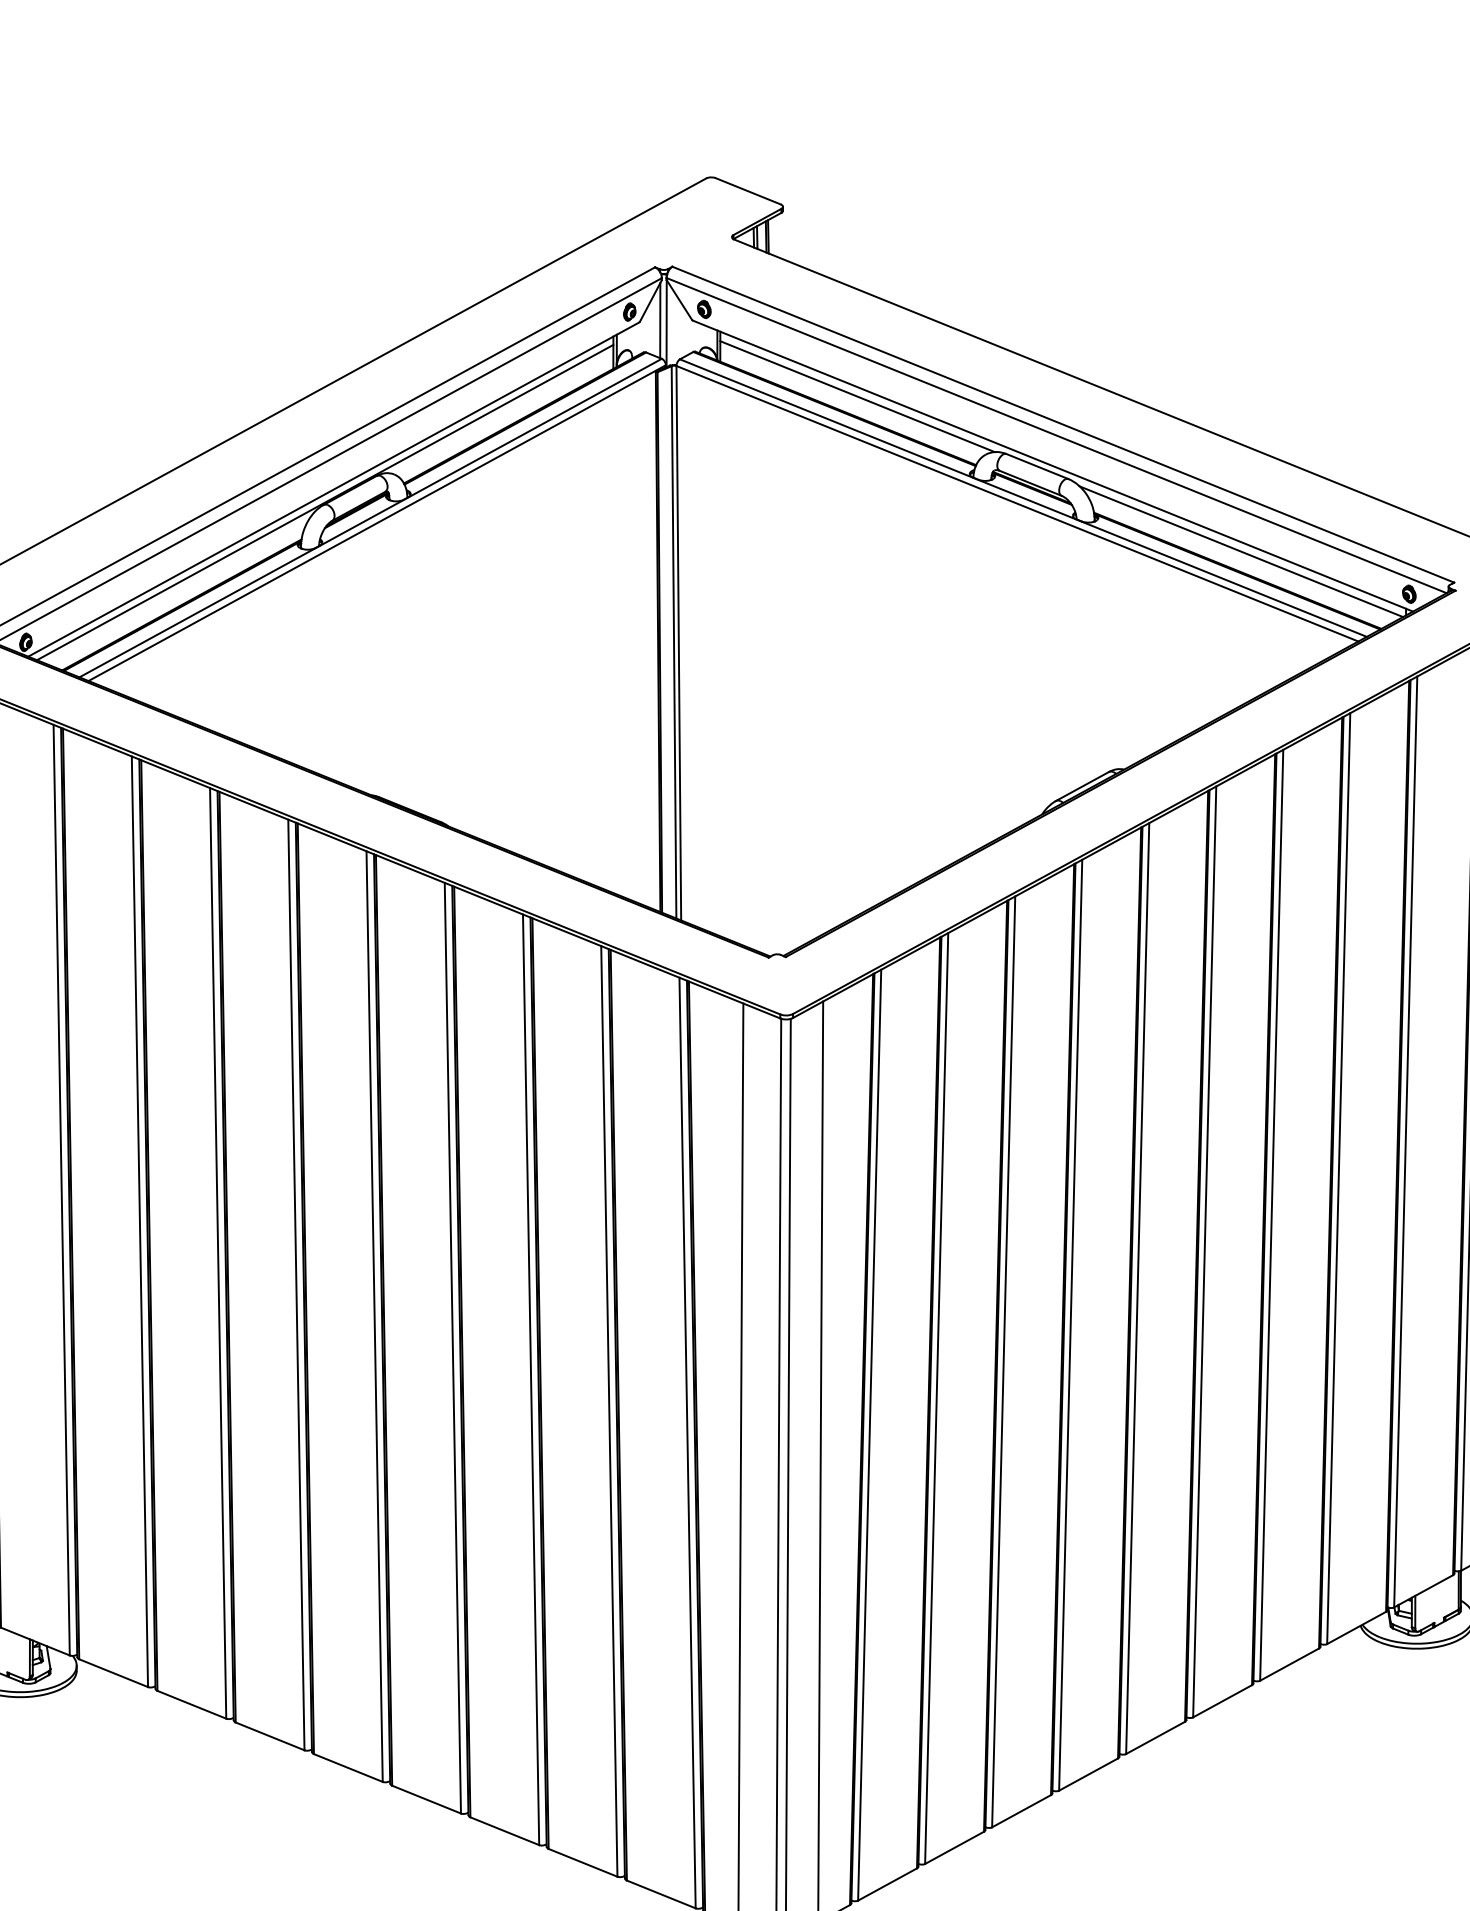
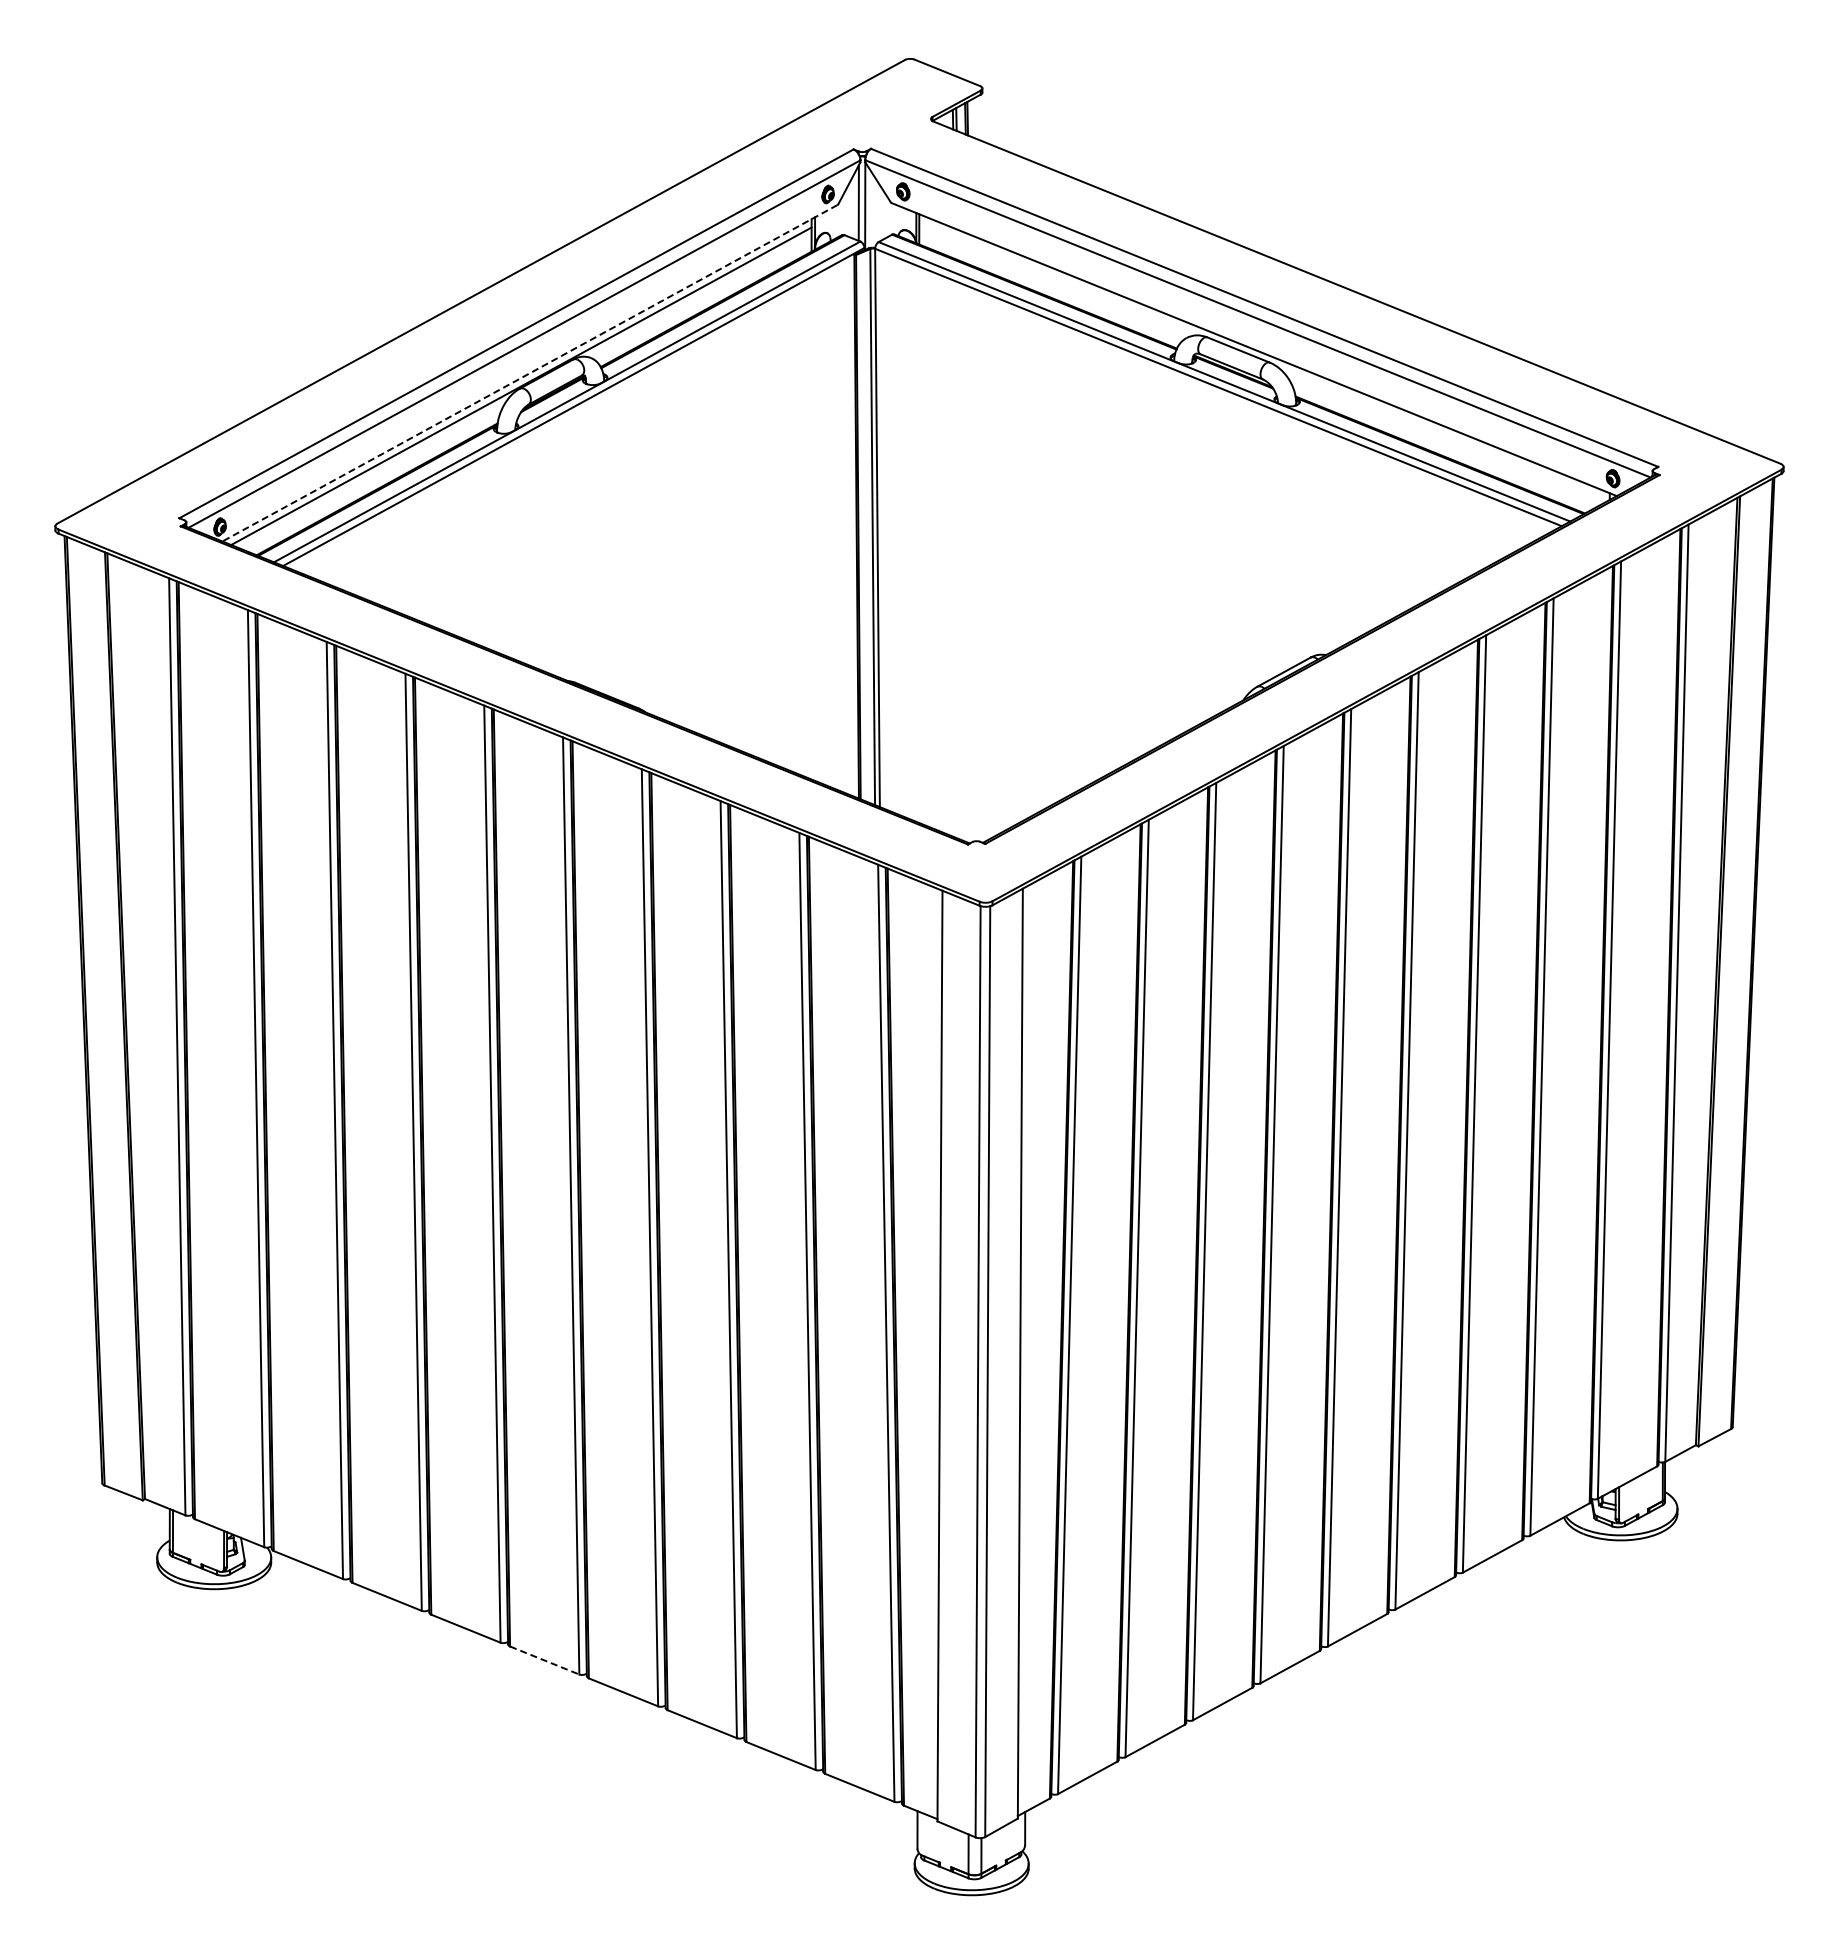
line: (857, 396) -> (1057, 279), removed
line: (333, 489) -> (529, 373), solid -> dashed
line: (1240, 551) -> (1443, 435), removed
line: (349, 1767) -> (545, 1660), solid -> dashed

